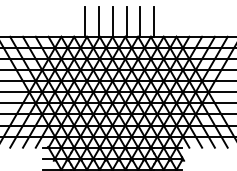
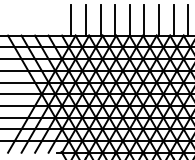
line: (57, 22) -> (71, 20), added
line: (71, 22) -> (86, 20), added
line: (168, 22) -> (188, 20), added

